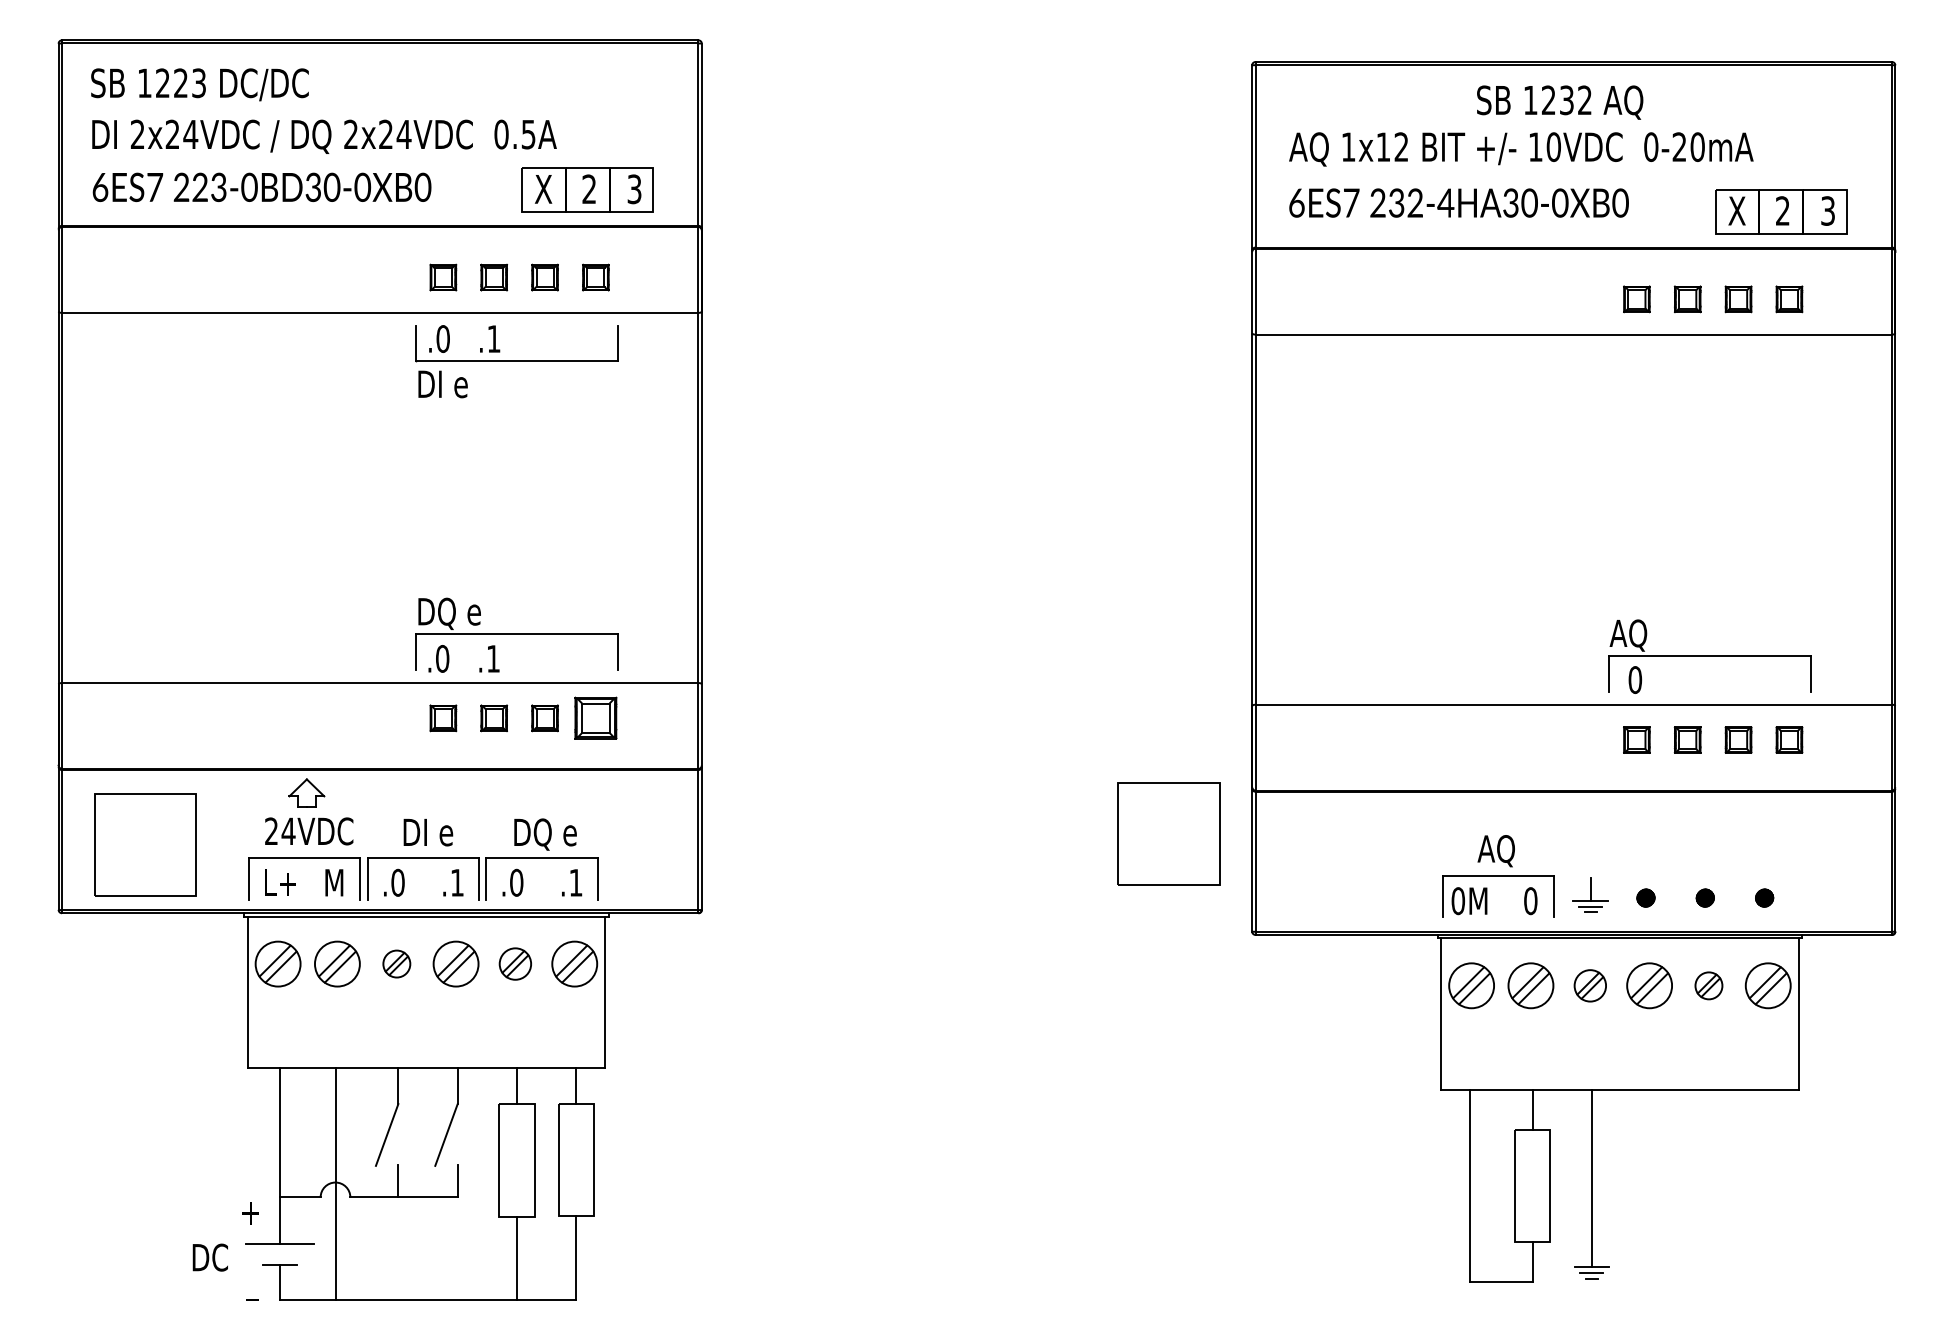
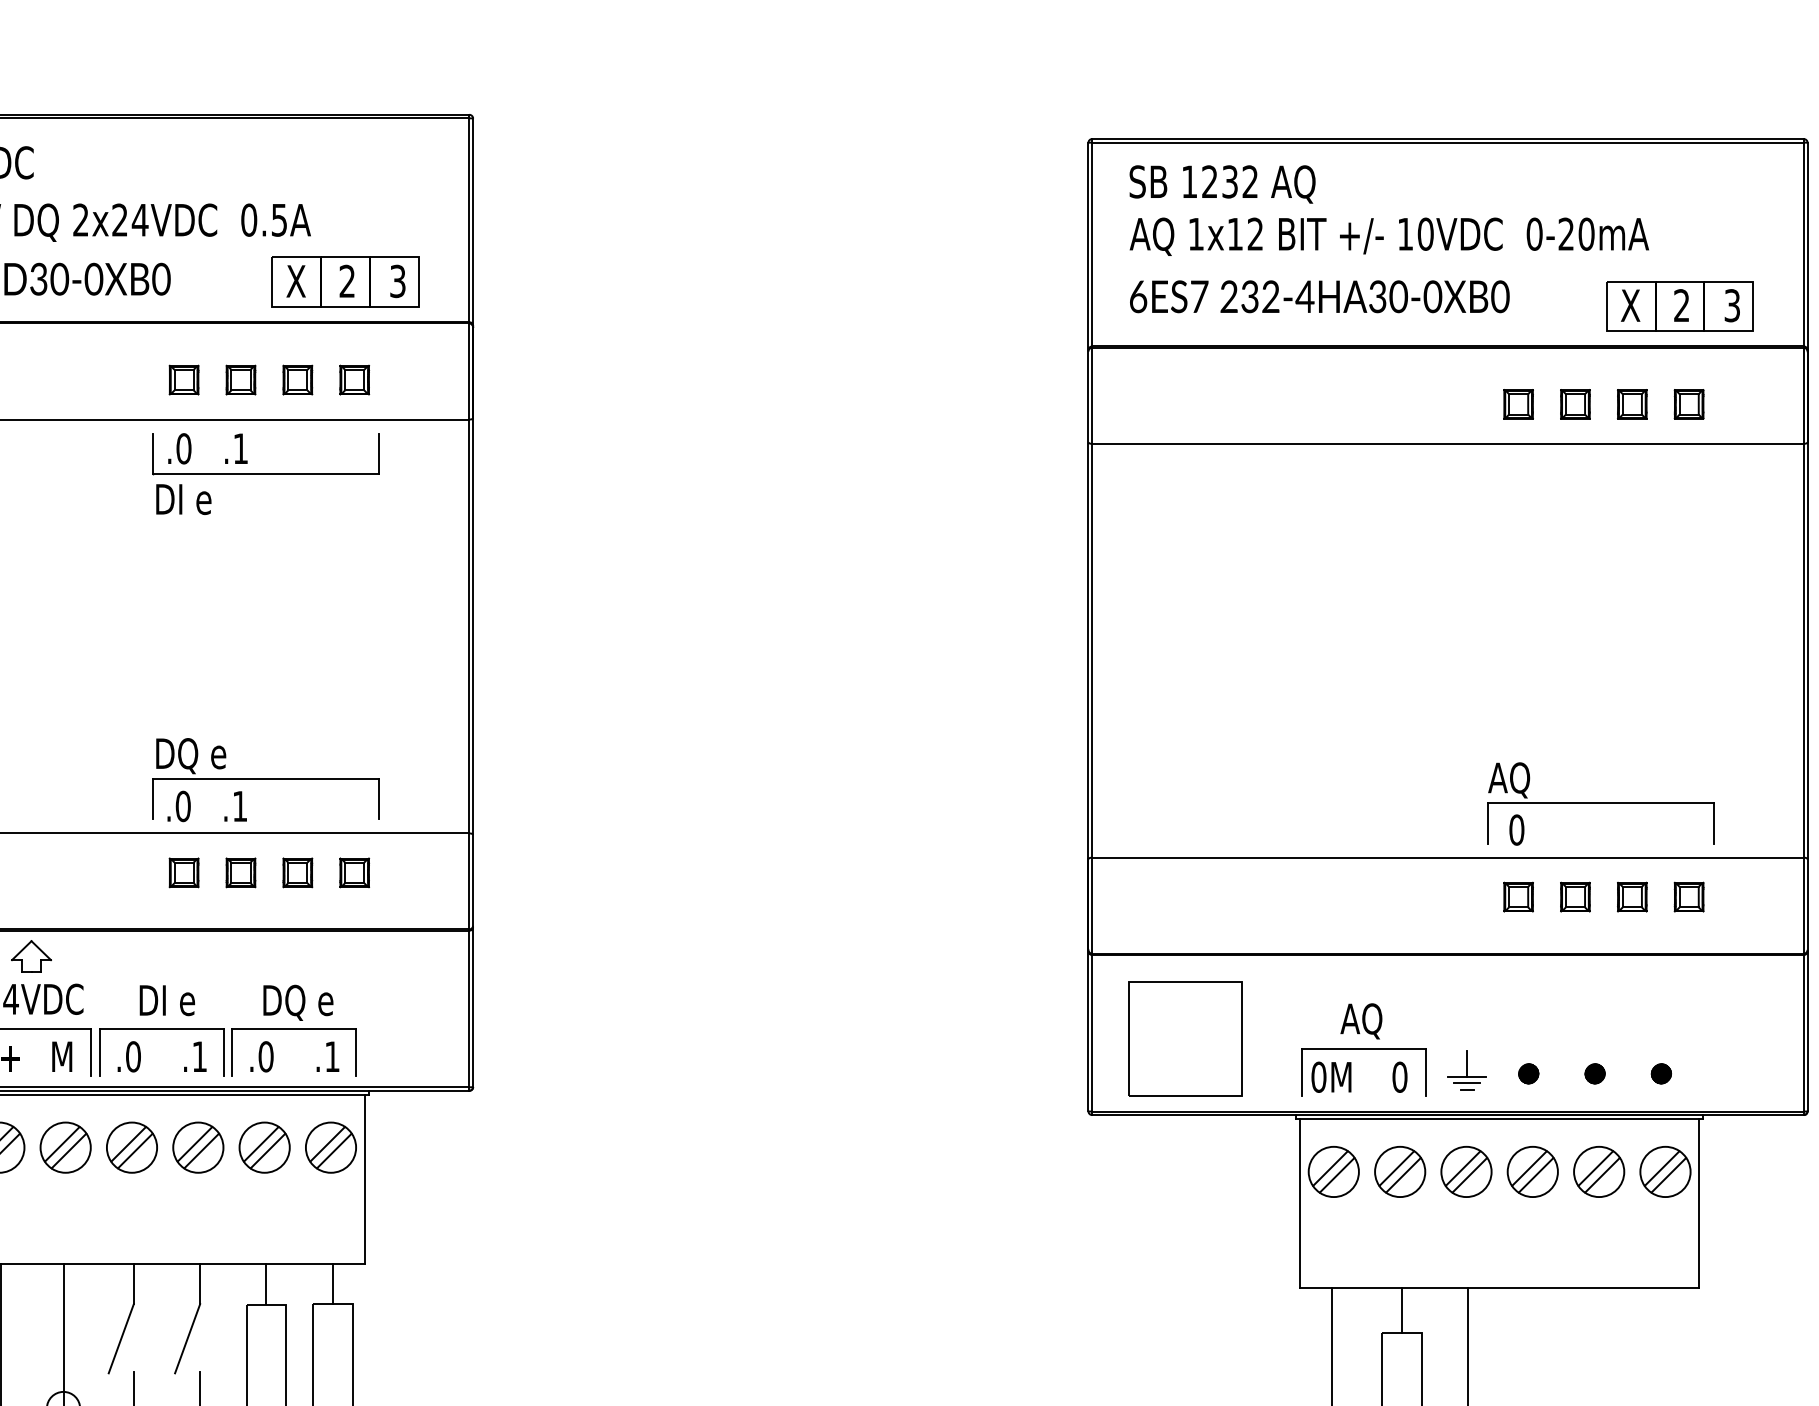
text: (1560, 102) -> (1222, 184), moved
part: (595, 718) -> (354, 873), size x0.62
part: (1168, 833) -> (1184, 1038), moved
part: (396, 963) -> (131, 1147), size x1.67
part: (515, 963) -> (264, 1147), size x1.43
part: (1590, 985) -> (1466, 1171), size x1.43
part: (1708, 985) -> (1598, 1171), size x1.67

